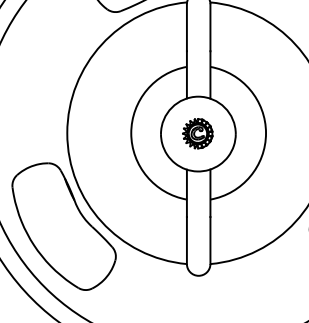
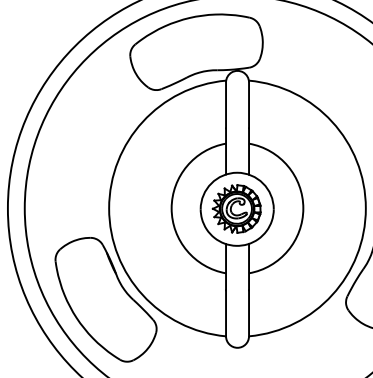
part: (197, 133) -> (236, 208), size x1.67

